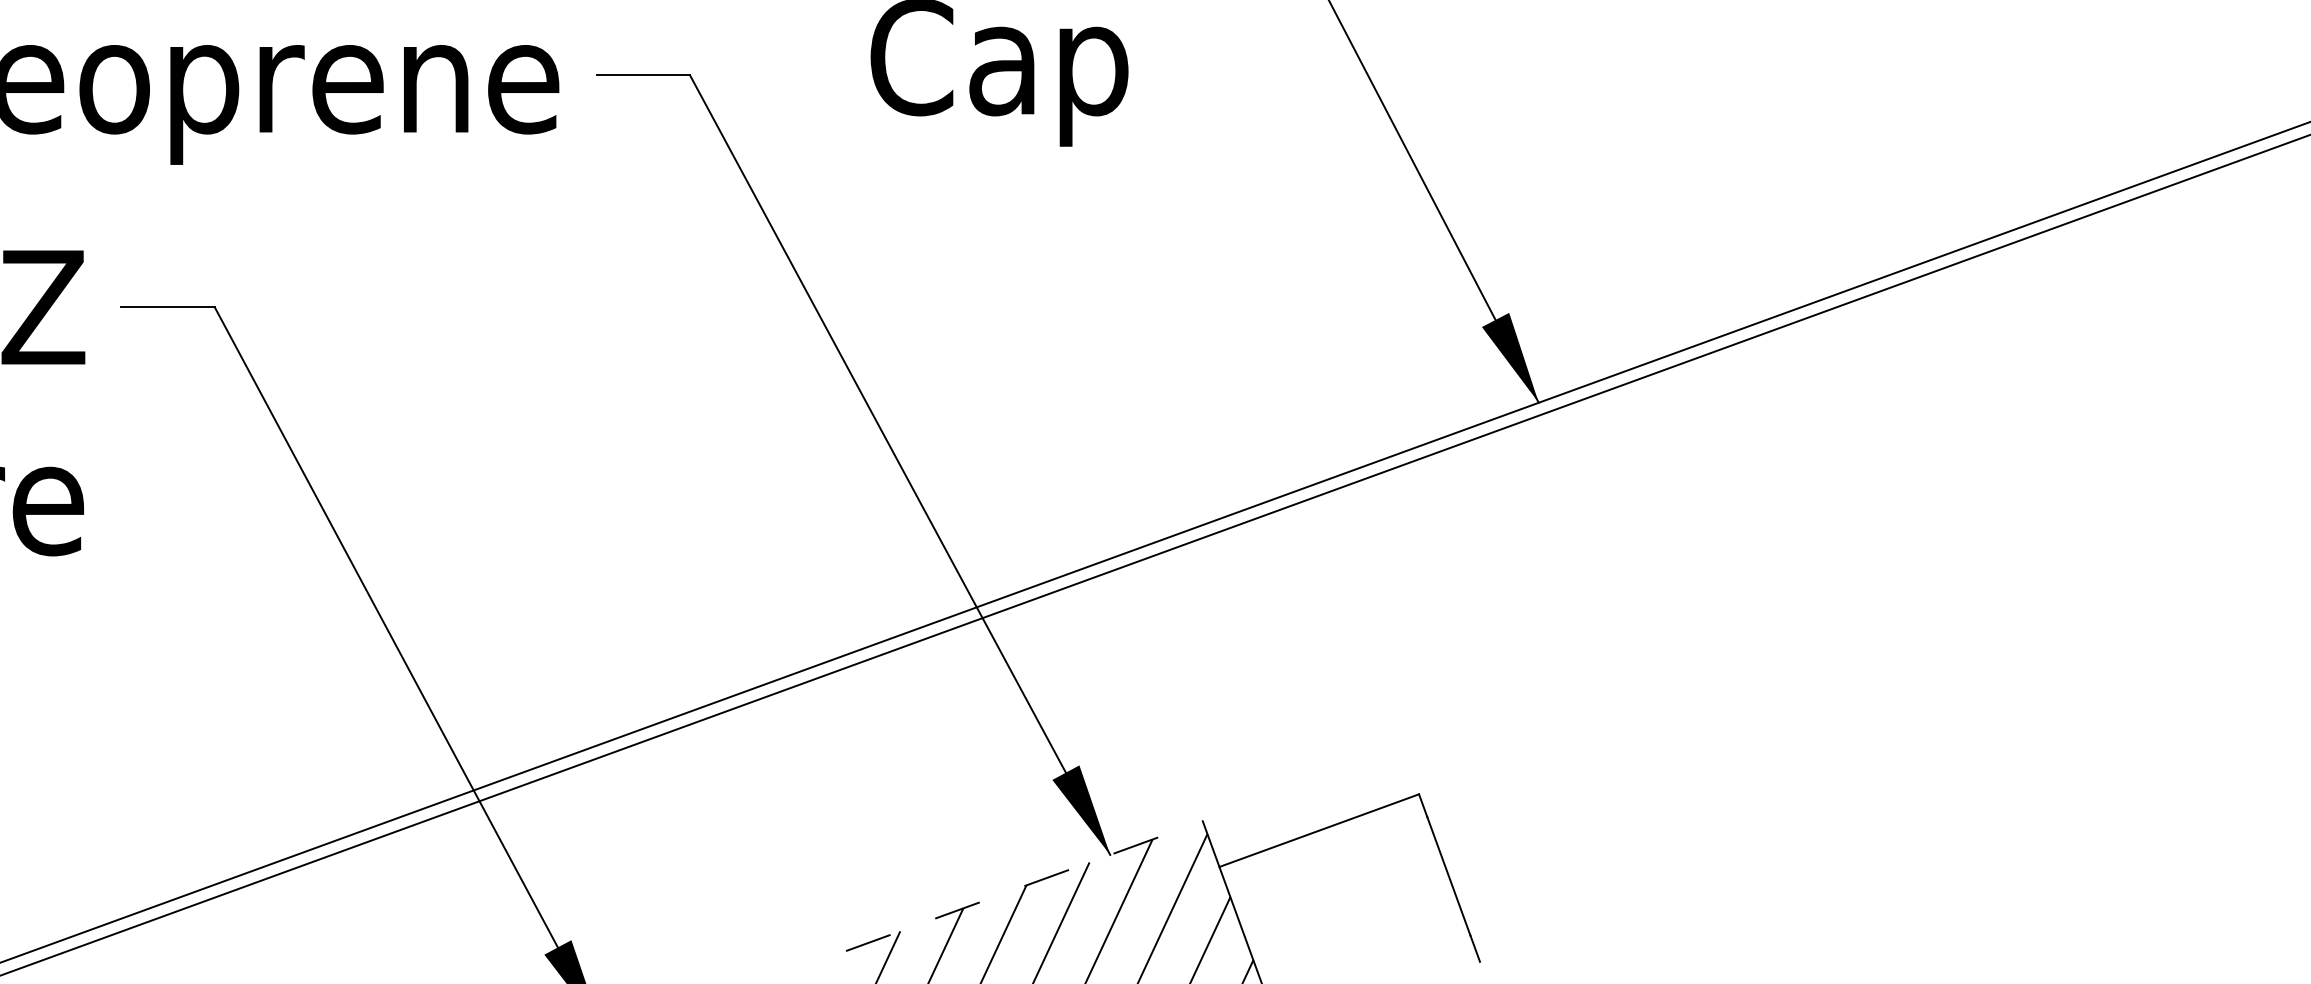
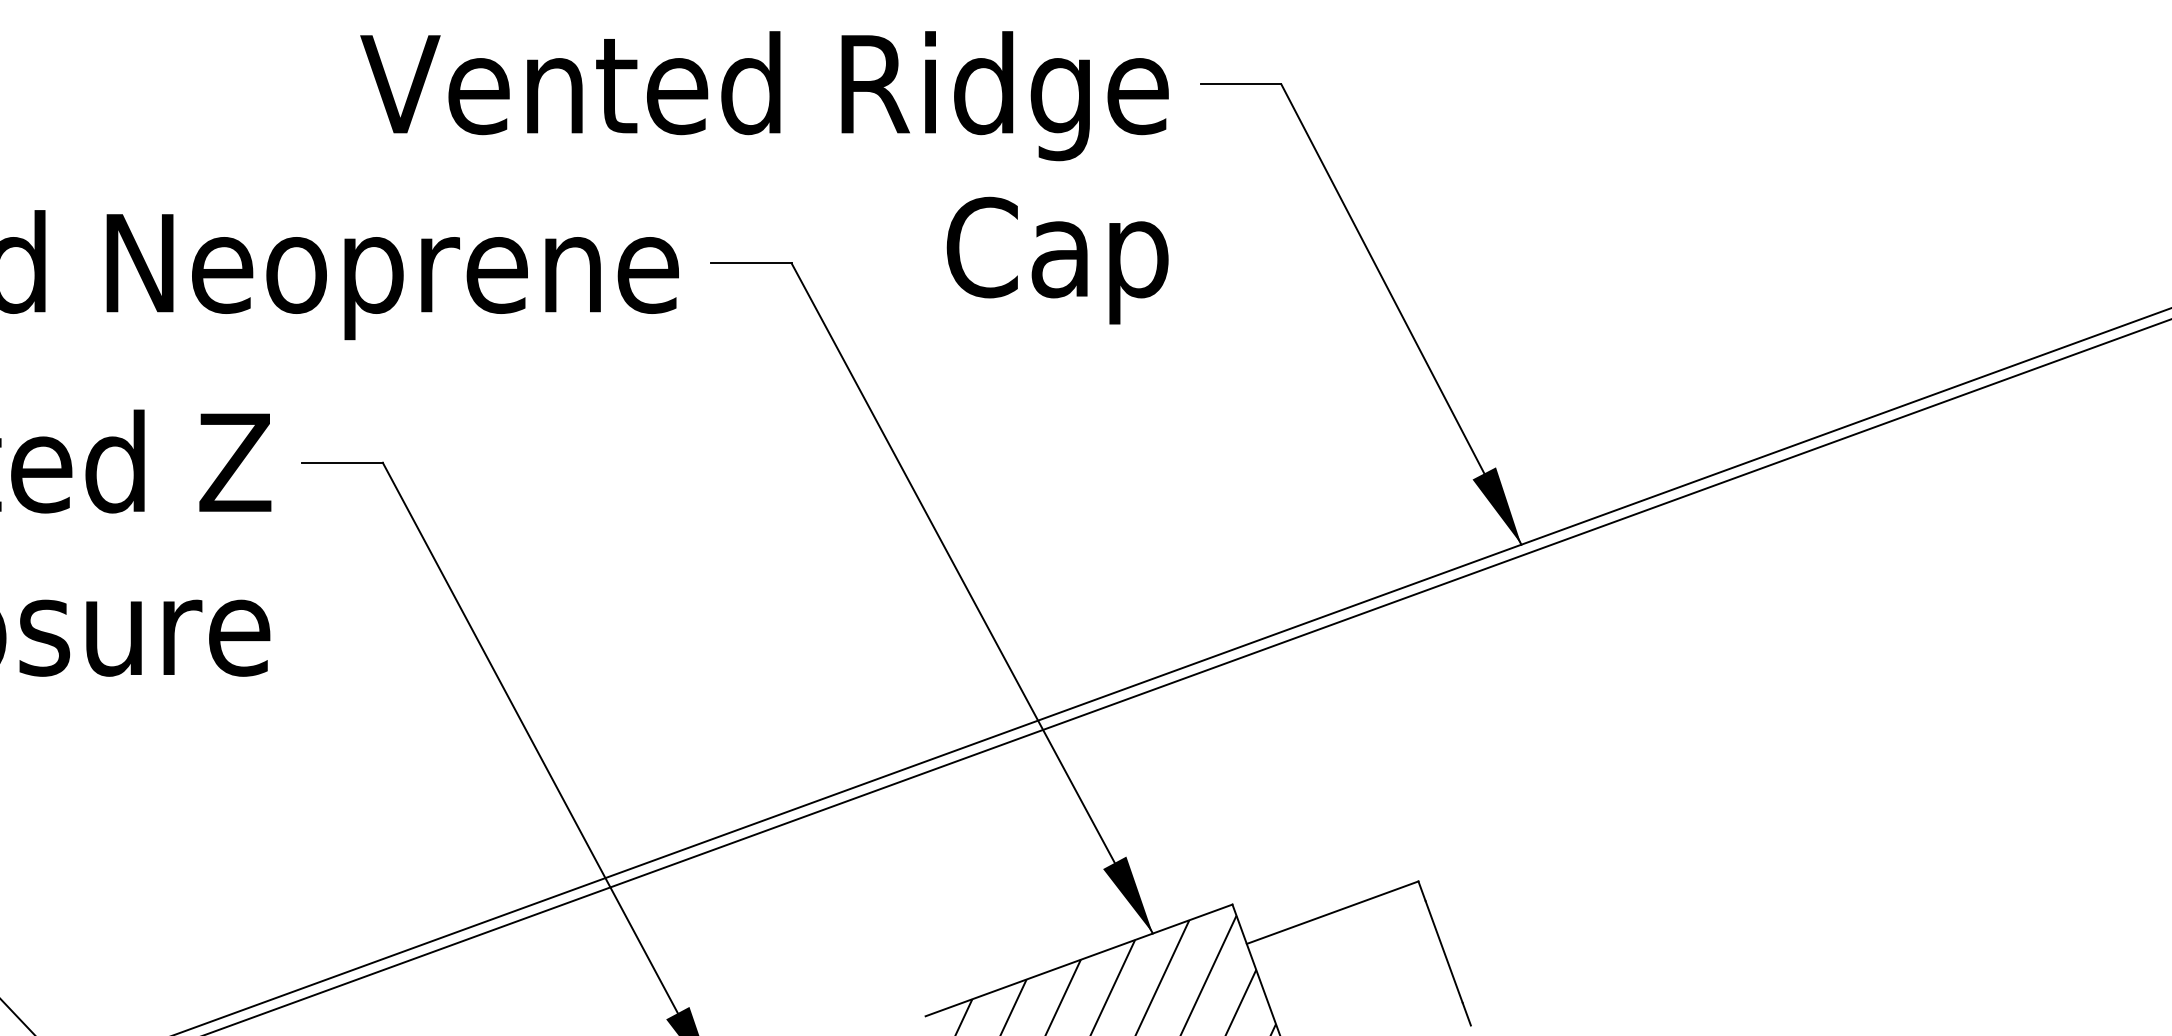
line: (1024, 886) -> (1079, 960), dashed -> solid

